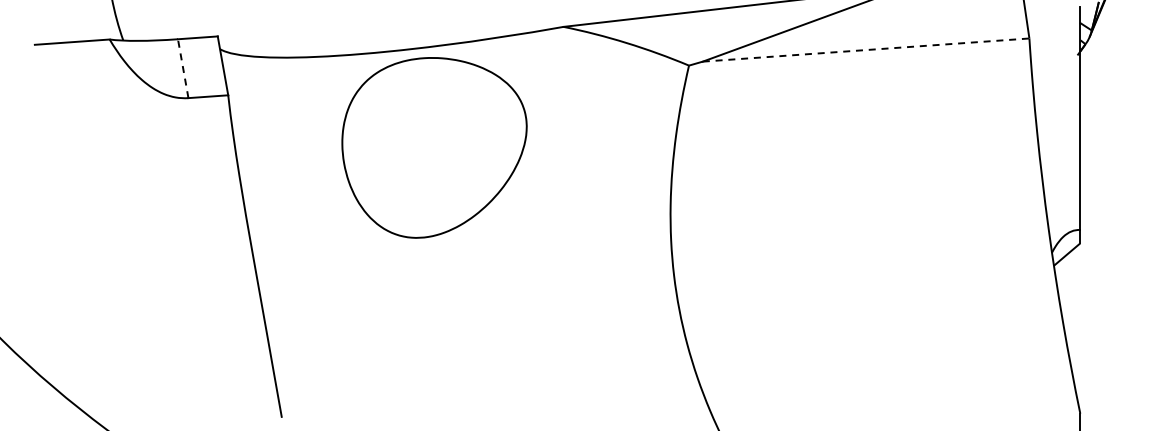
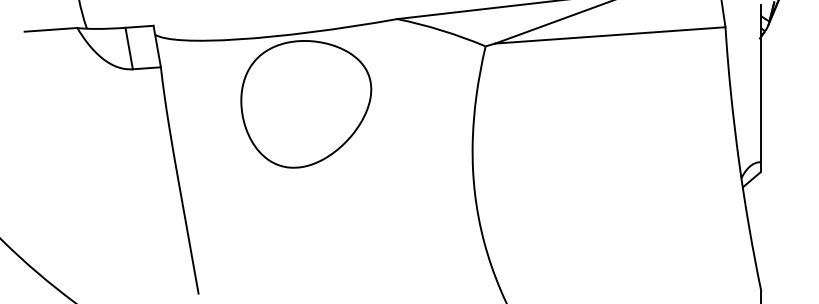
line: (866, 50) -> (610, 35), dashed -> solid
line: (183, 68) -> (129, 48), dashed -> solid

